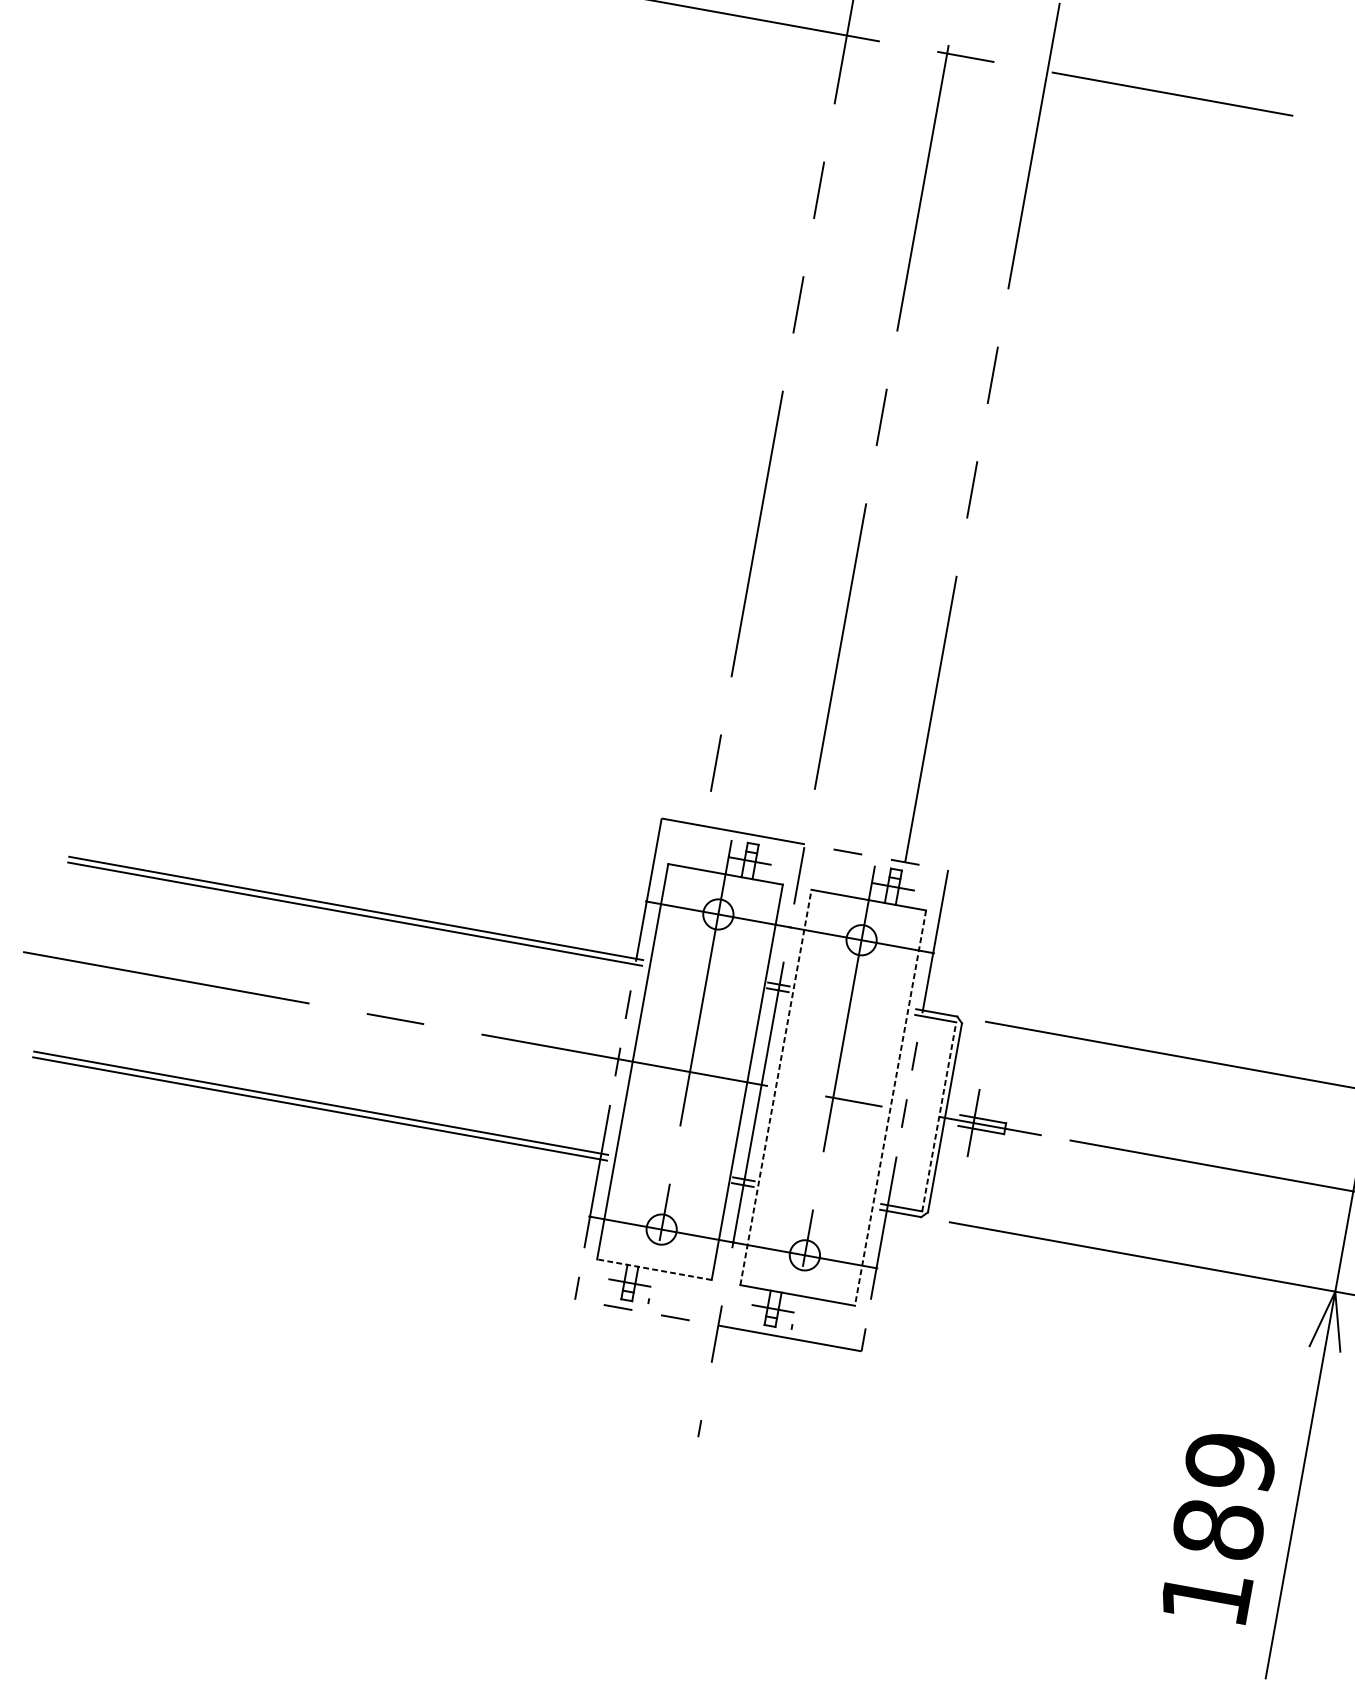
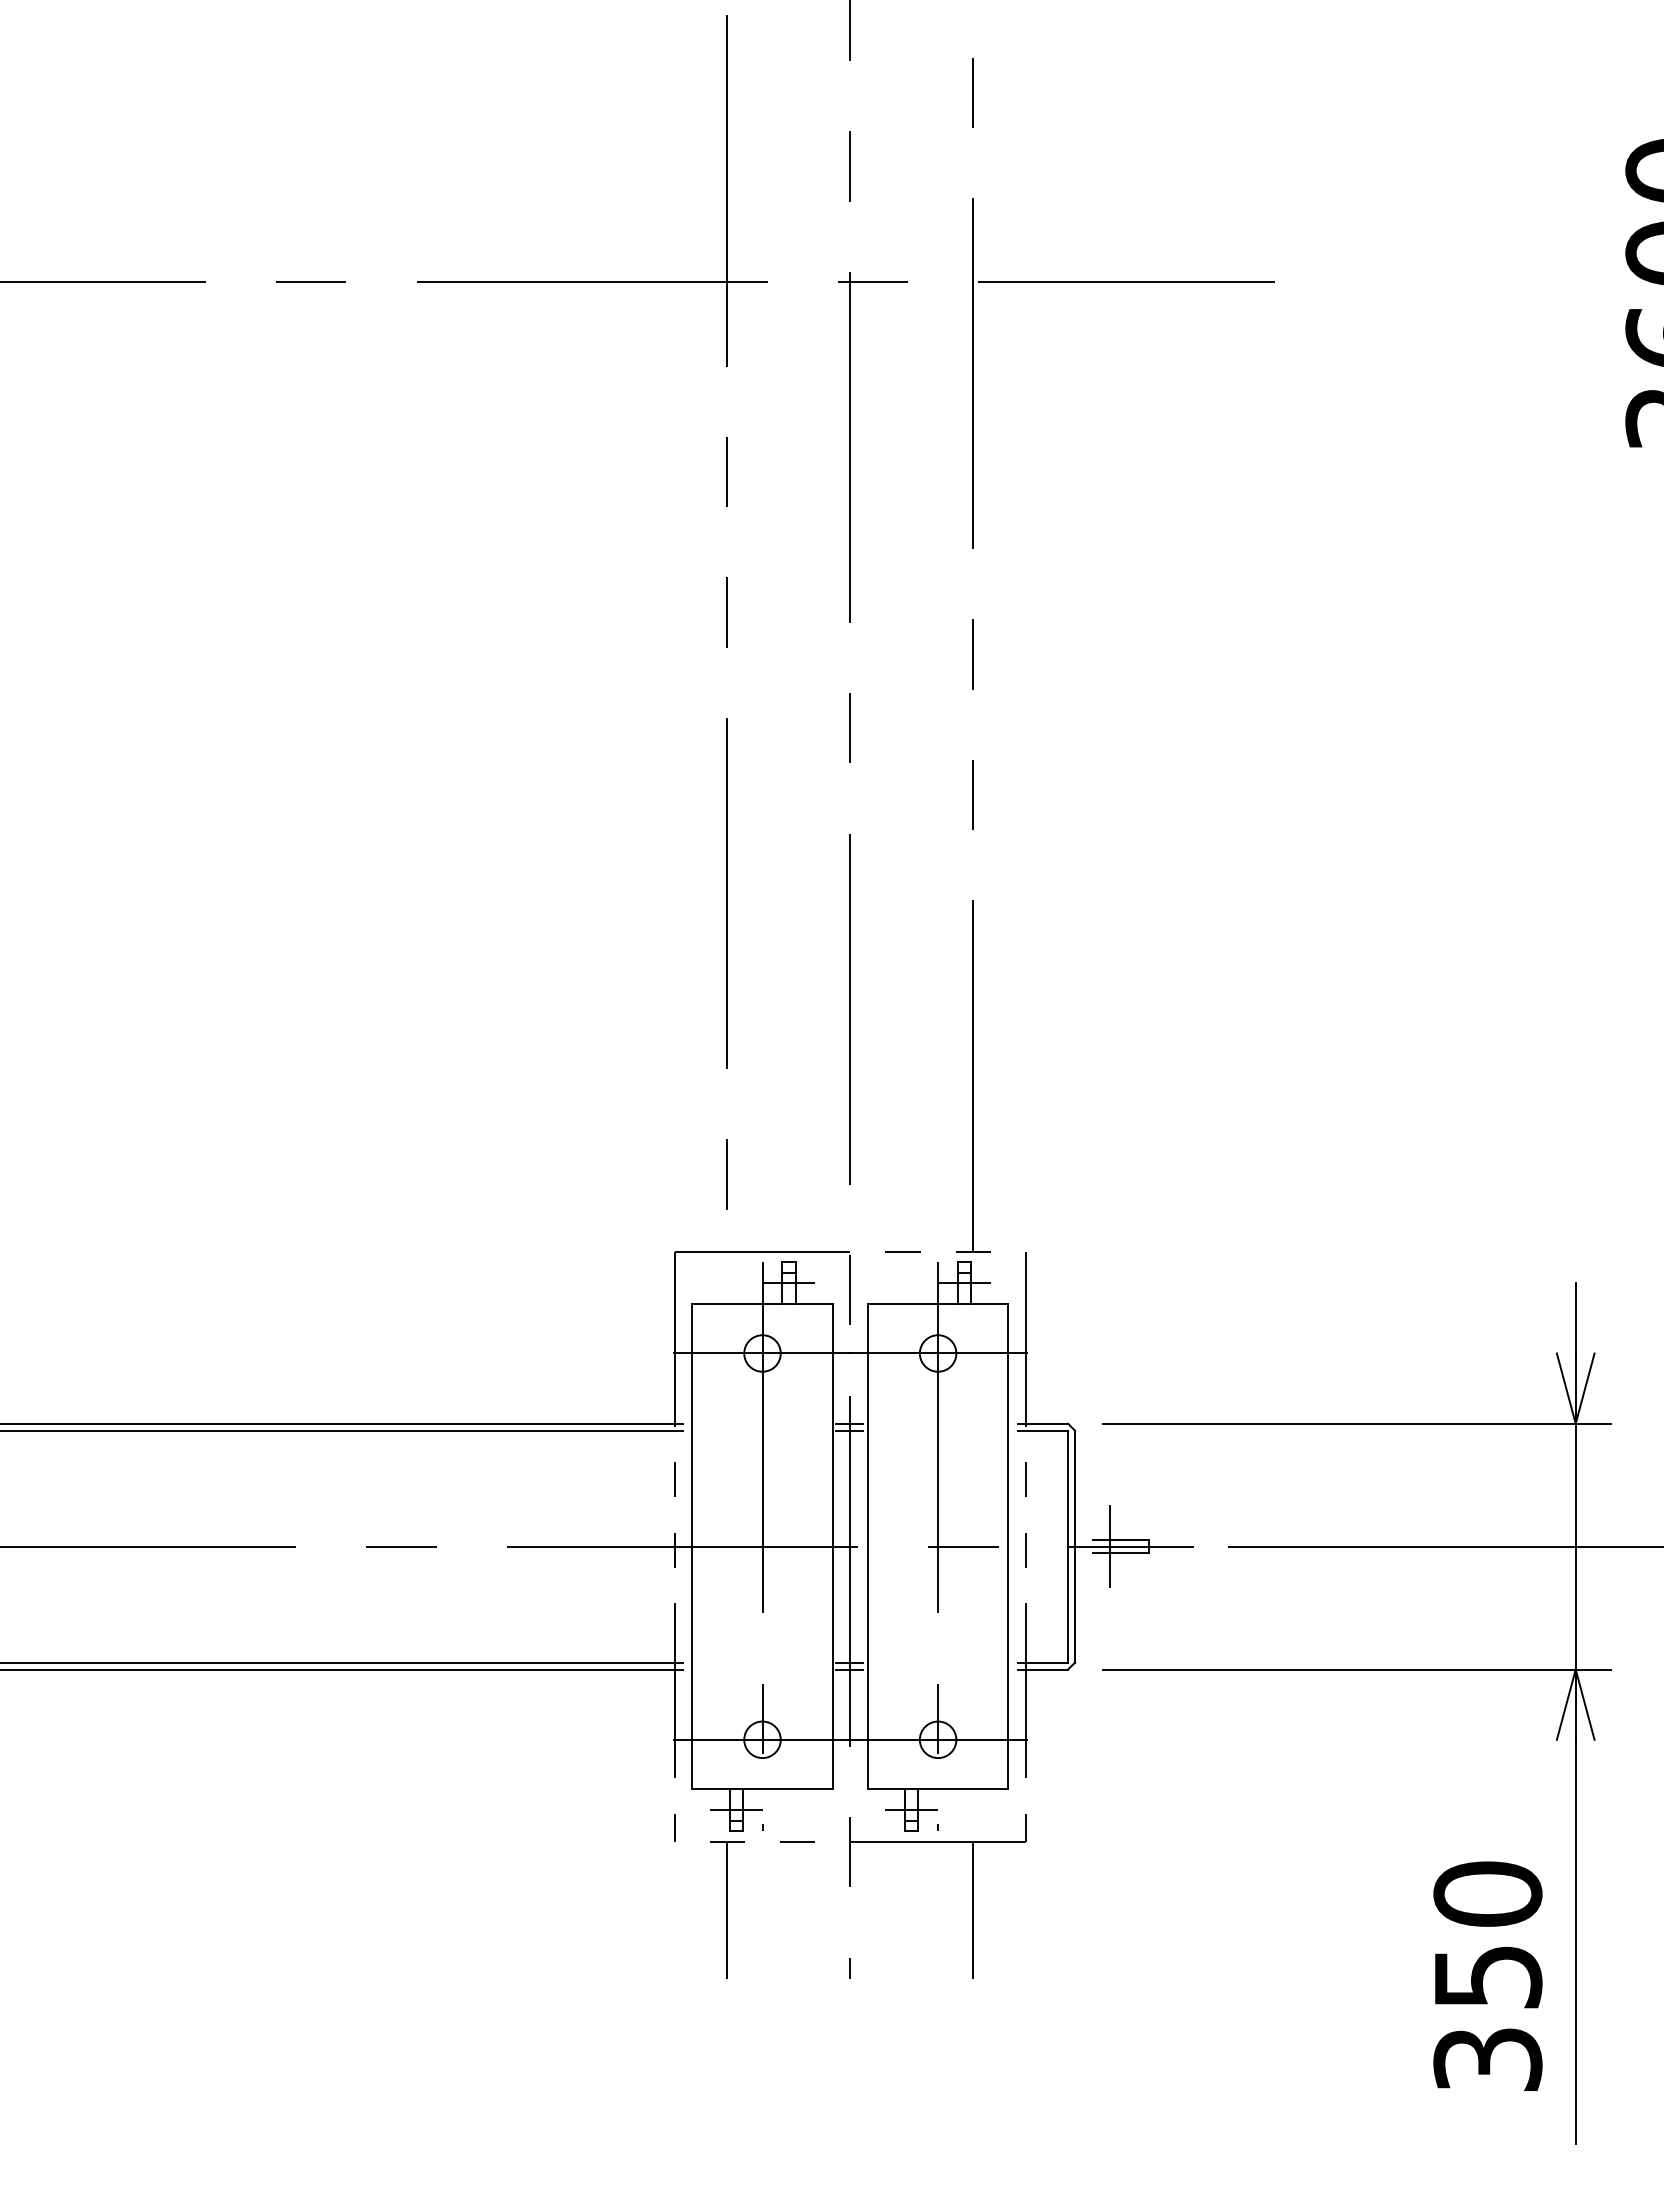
line: (775, 1087) -> (867, 1546), dashed -> solid
line: (890, 1108) -> (1008, 1547), dashed -> solid
line: (939, 1116) -> (1068, 1546), dashed -> solid
line: (654, 1269) -> (762, 1788), dashed -> solid
line: (608, 1362) -> (727, 1909), added
line: (808, 1398) -> (973, 1909), added
text: (1218, 1528) -> (1487, 1975), 189 -> 350

